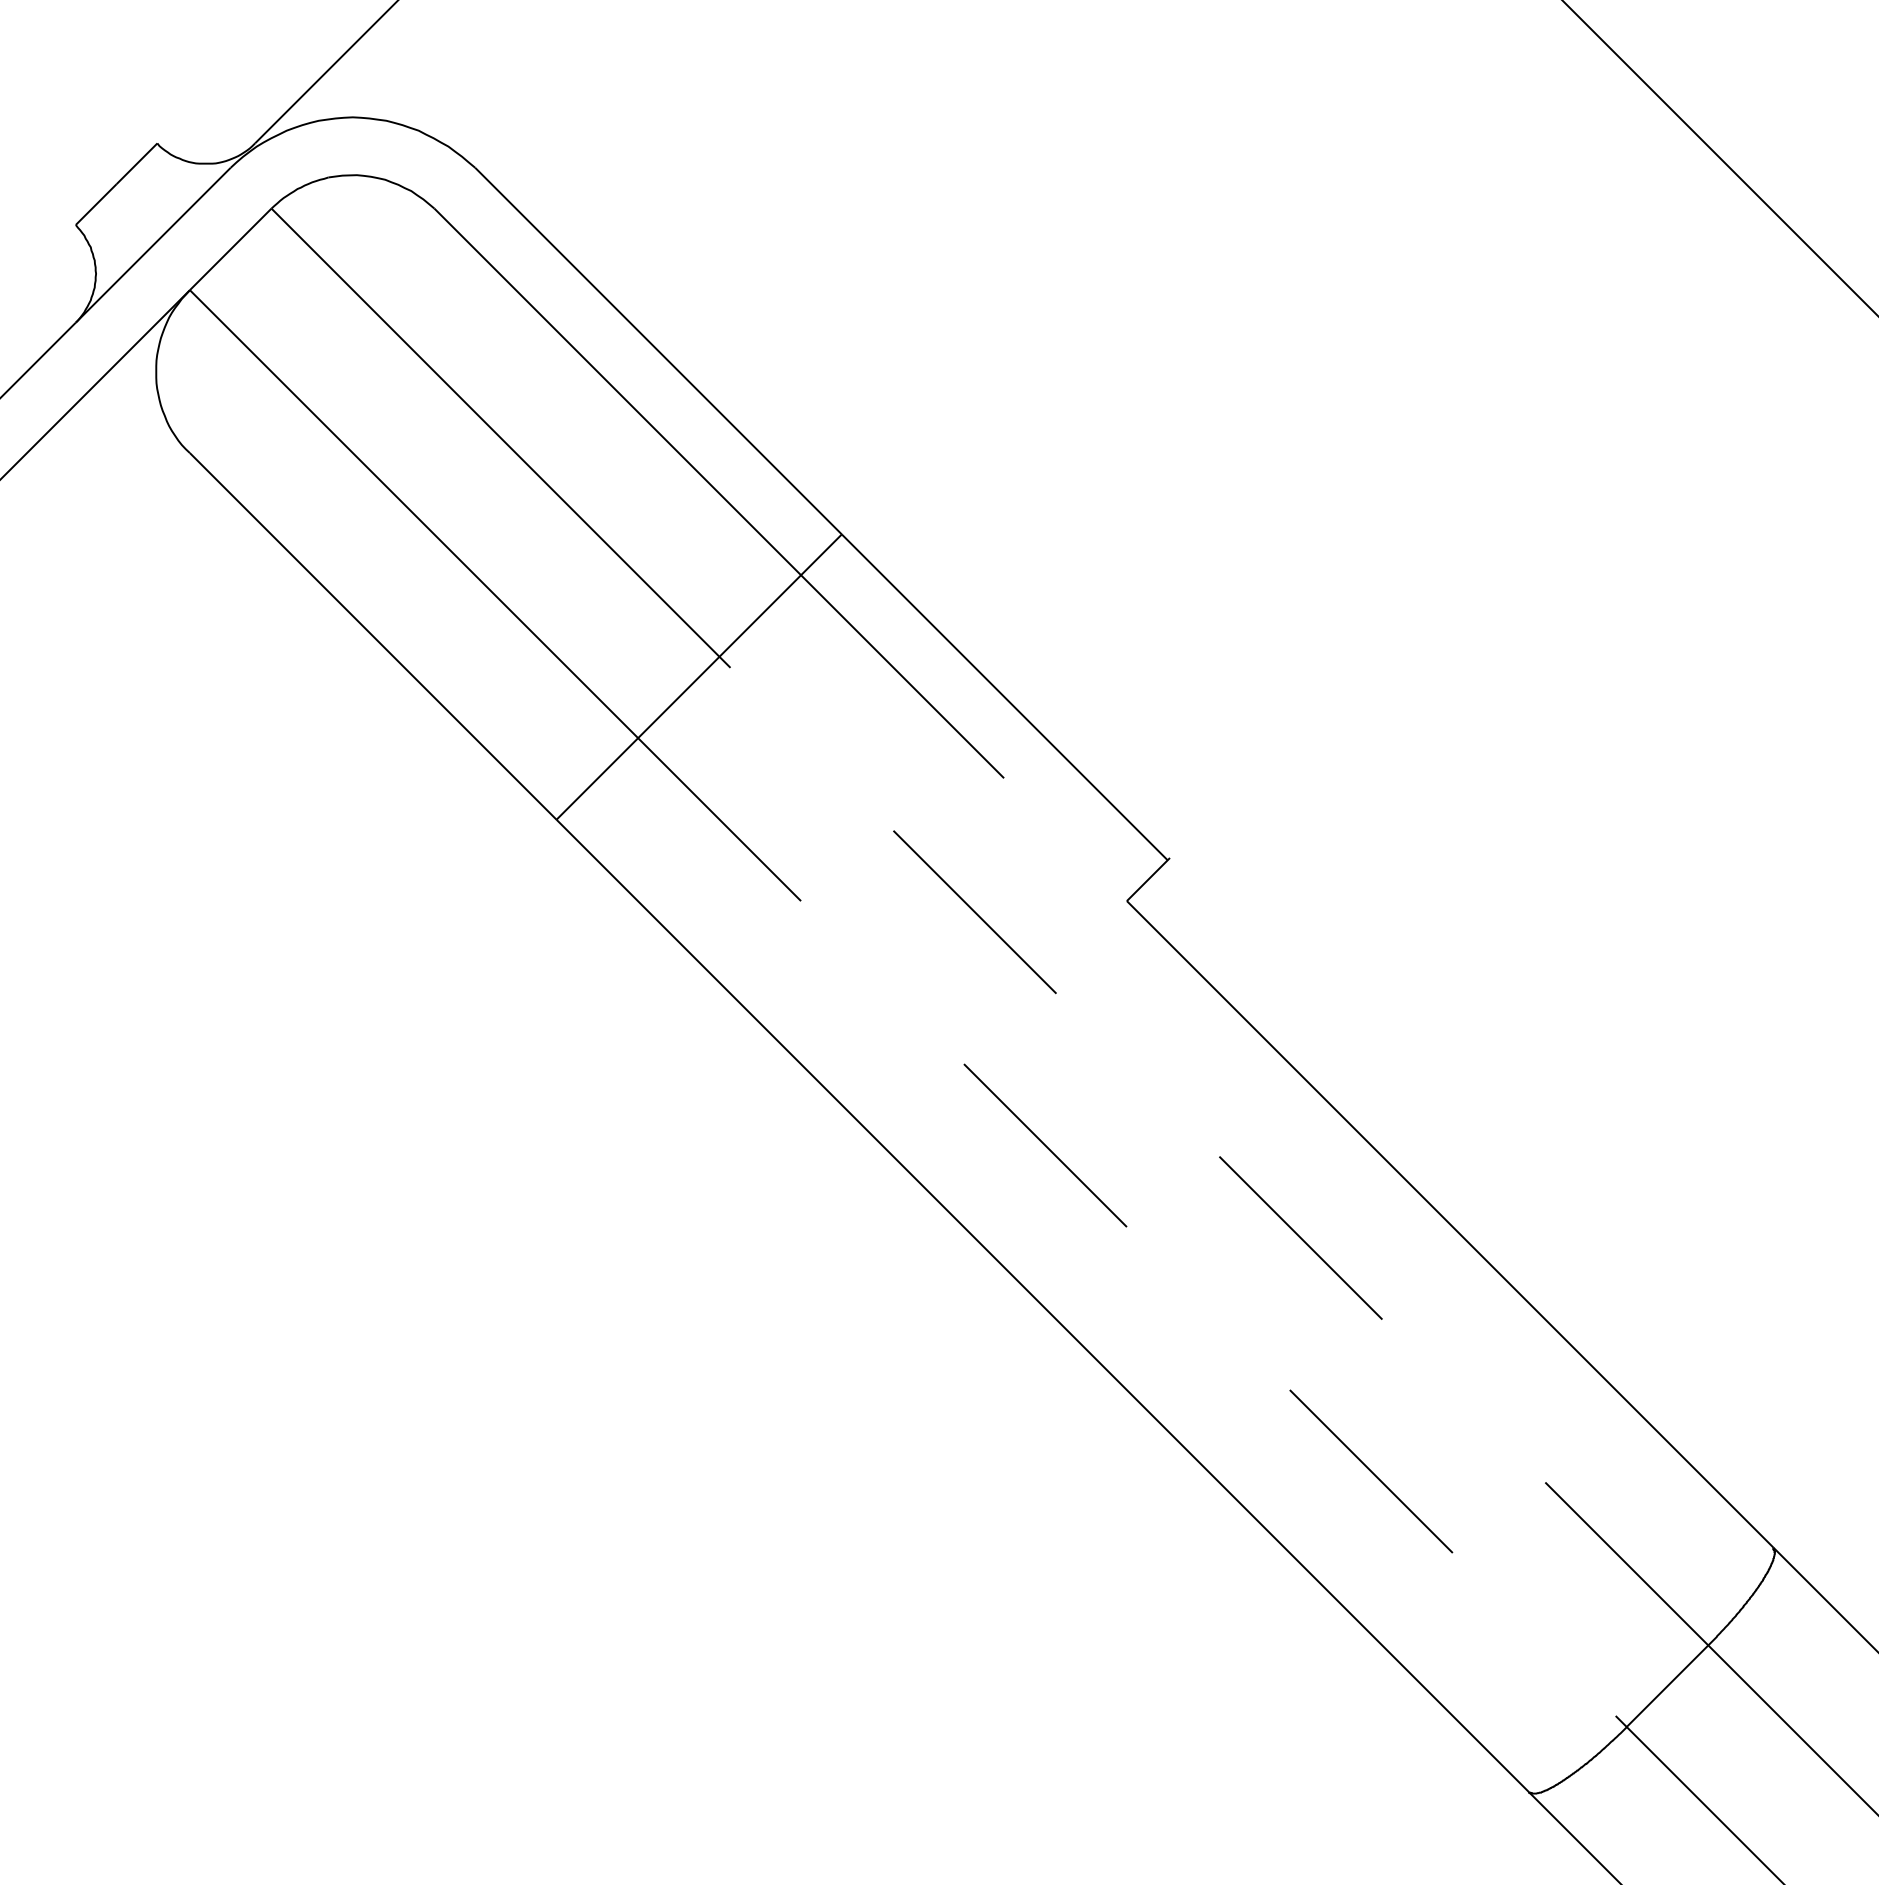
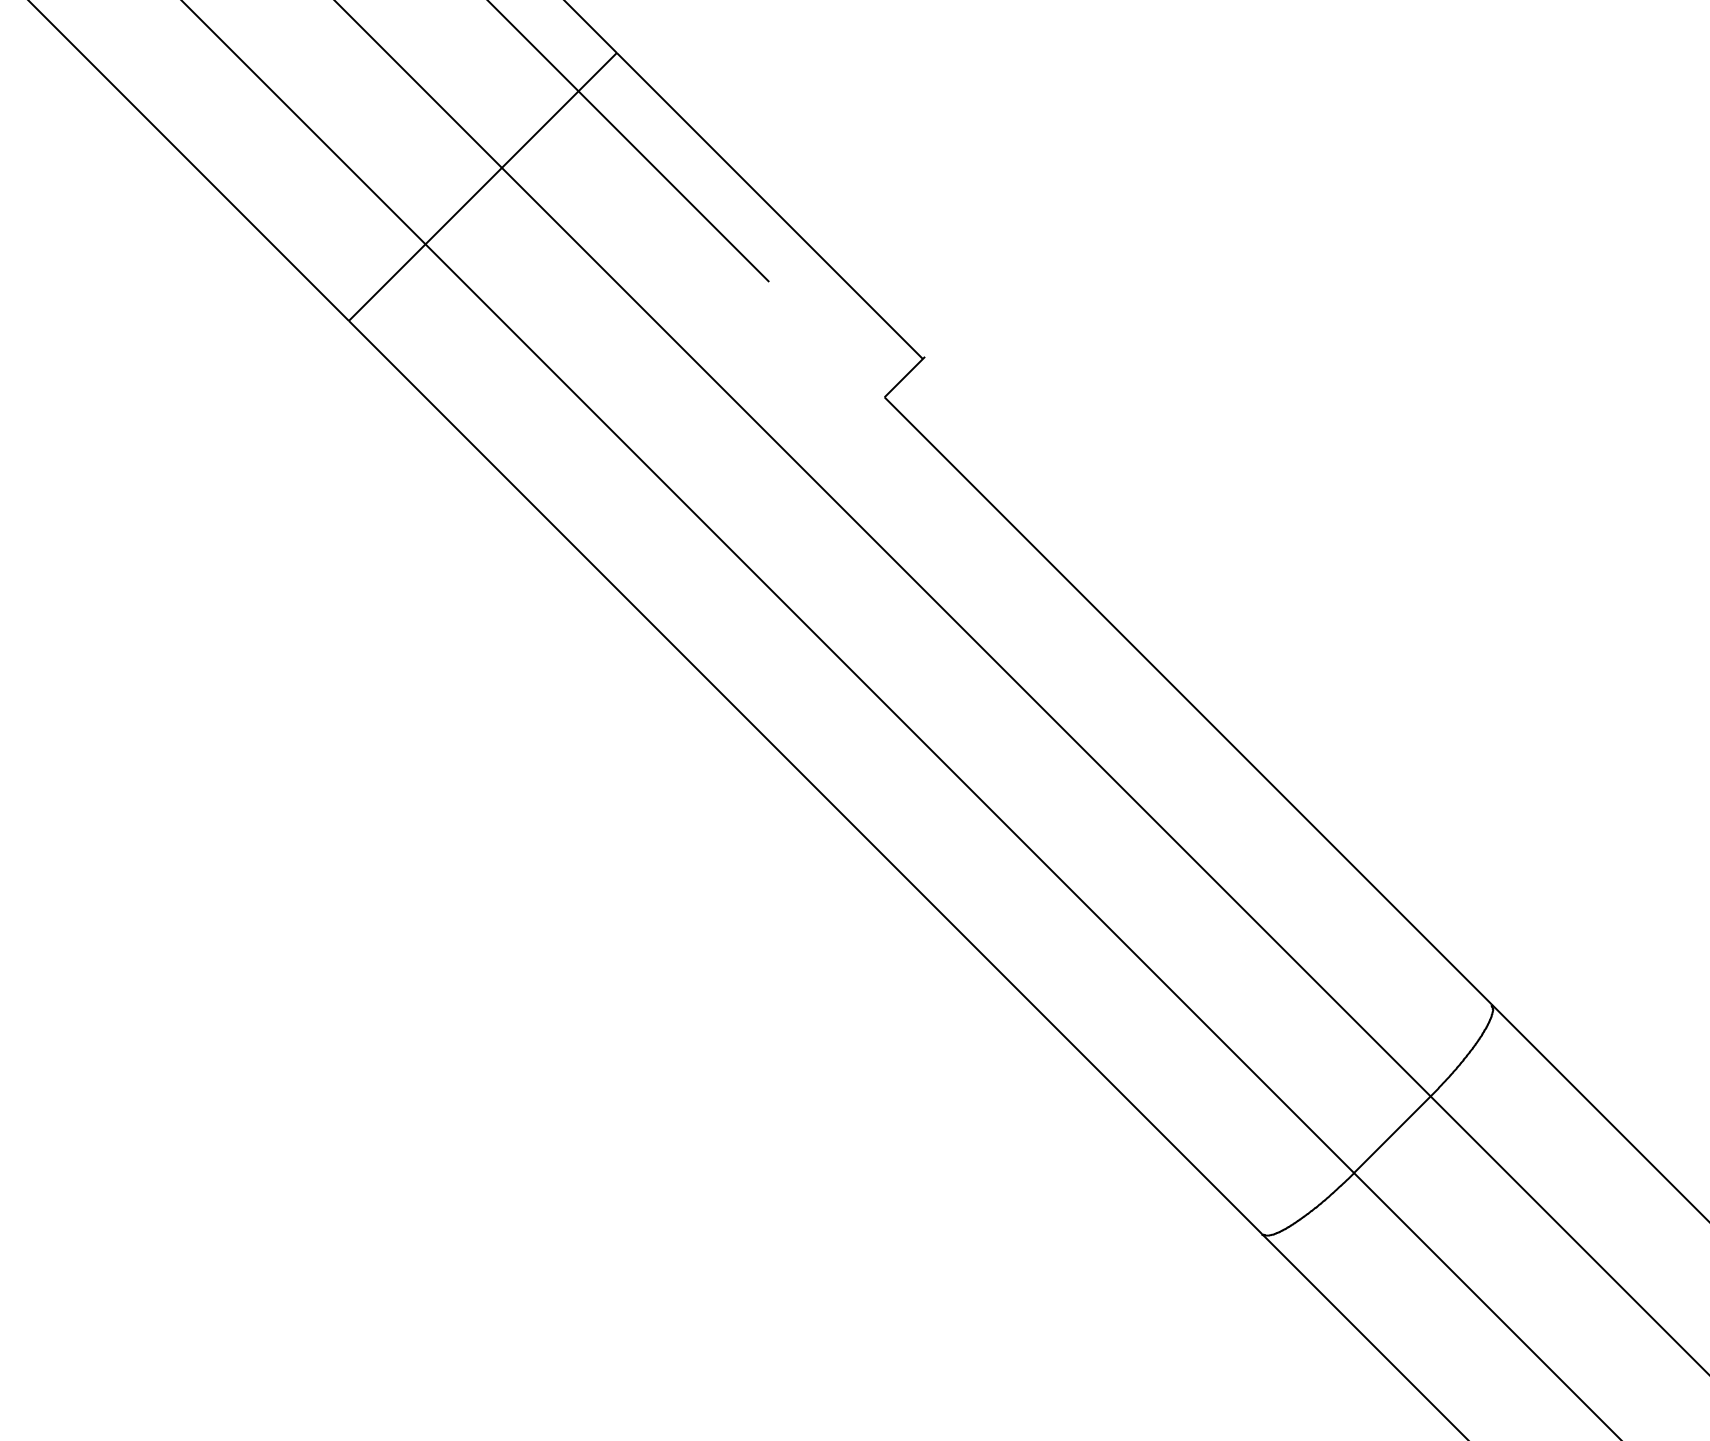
line: (1213, 1150) -> (965, 631), dashed -> solid
line: (1132, 1232) -> (889, 708), dashed -> solid

